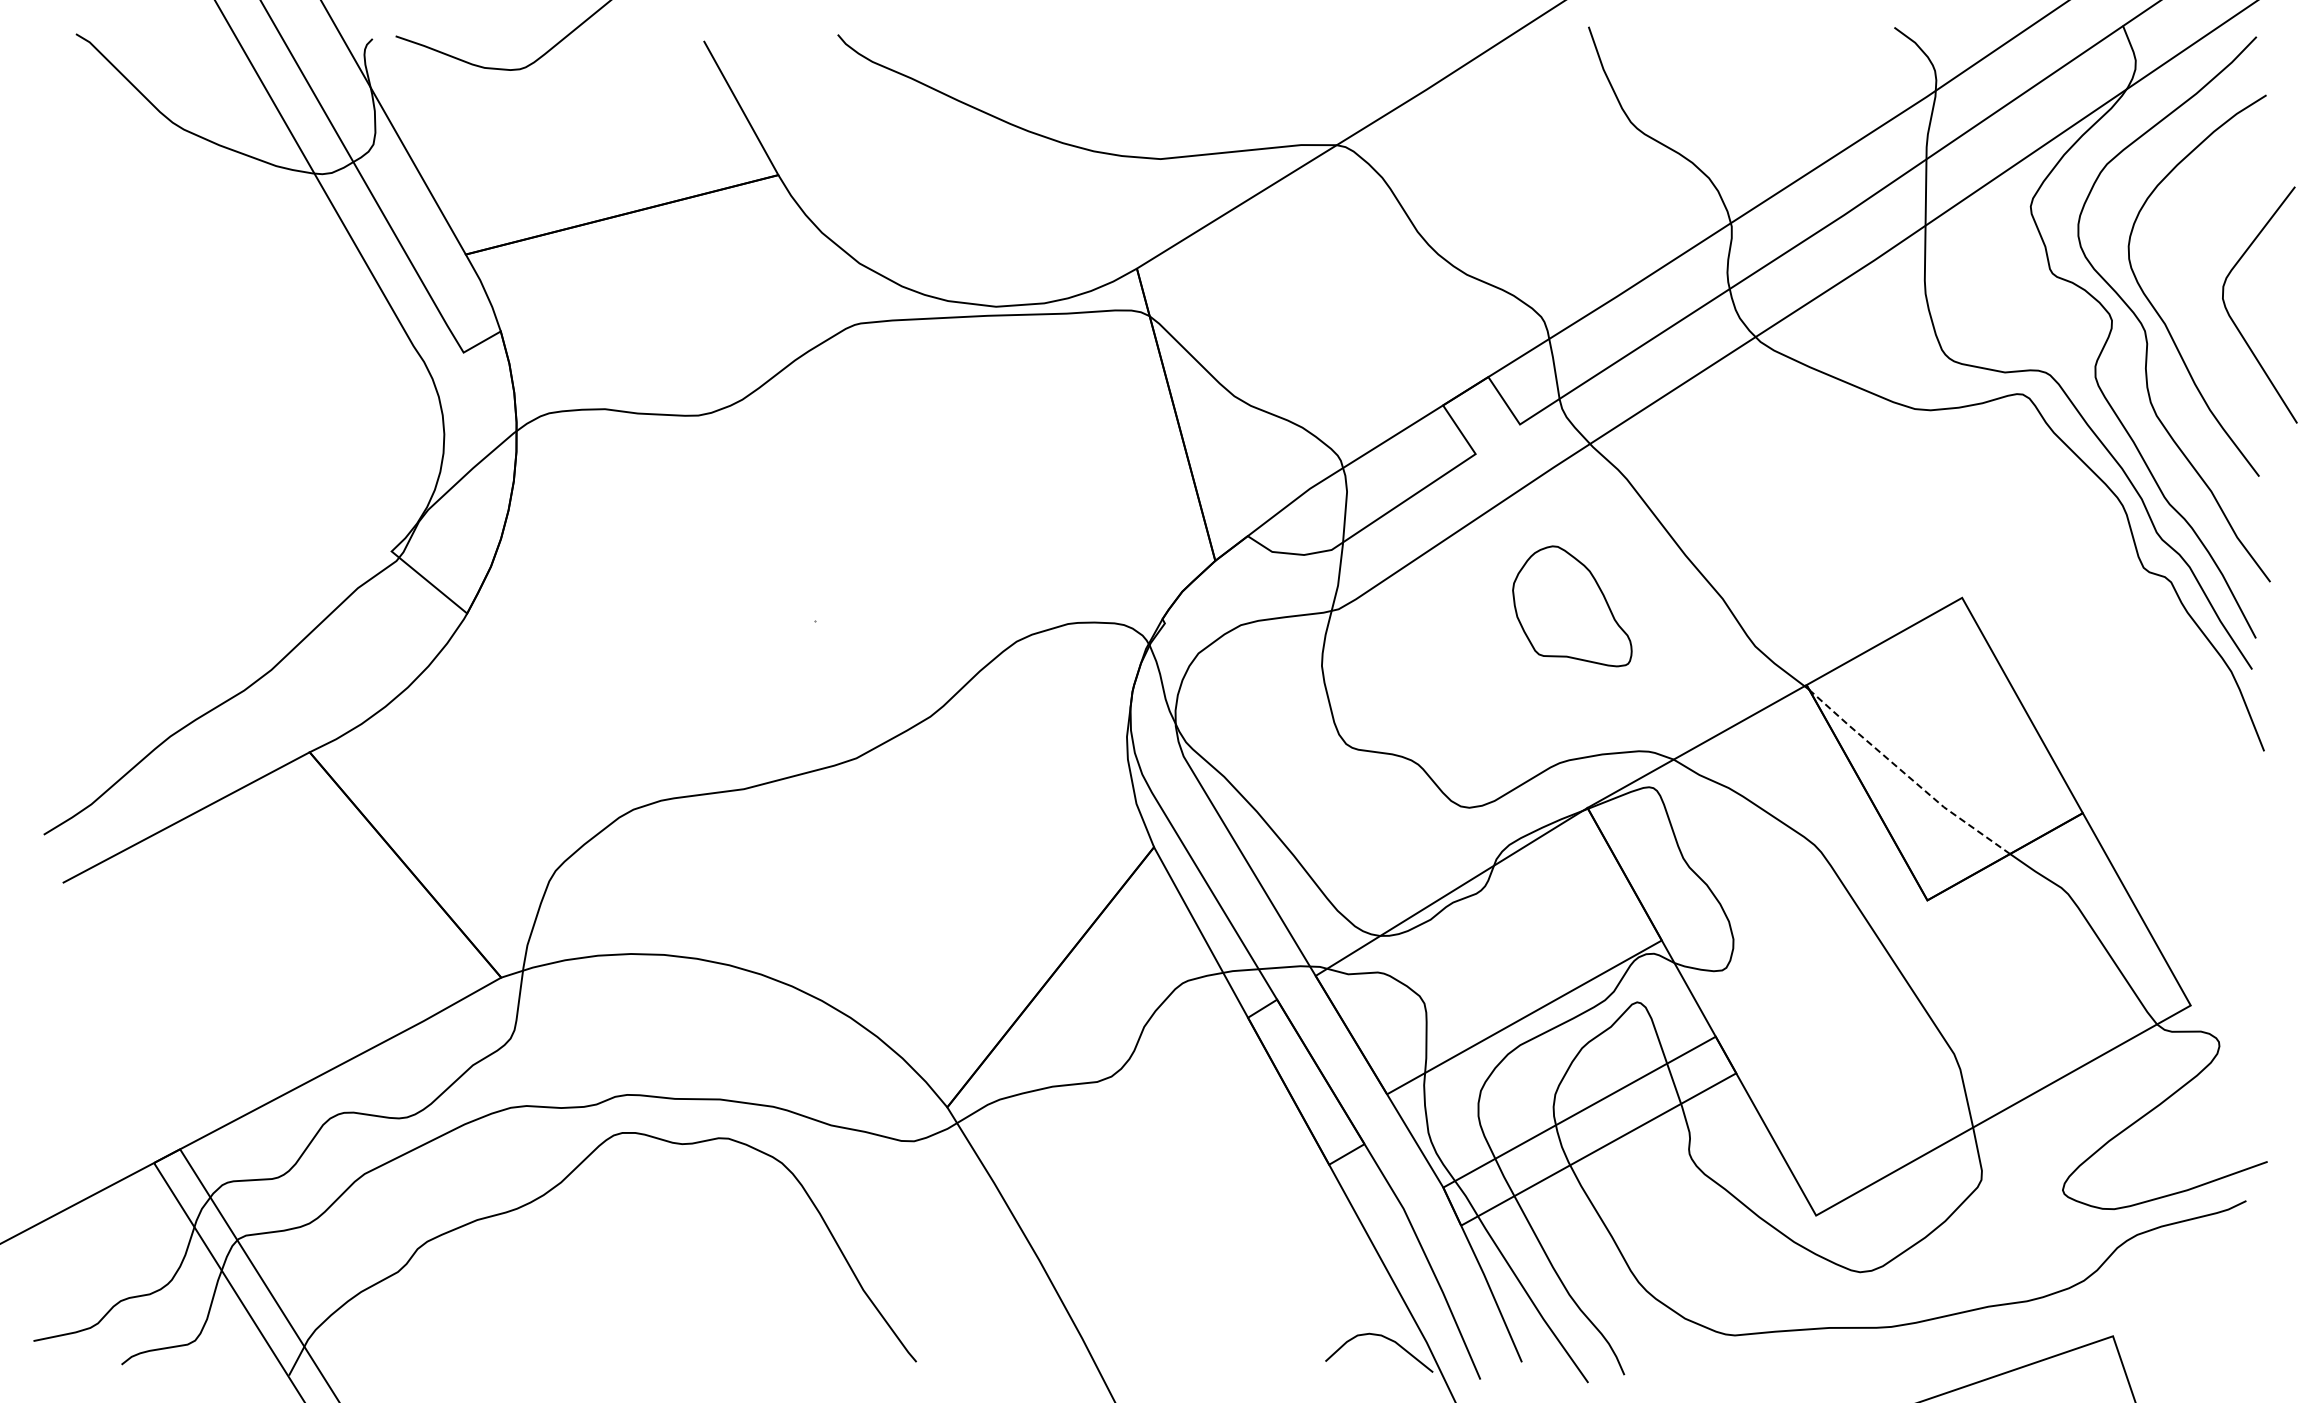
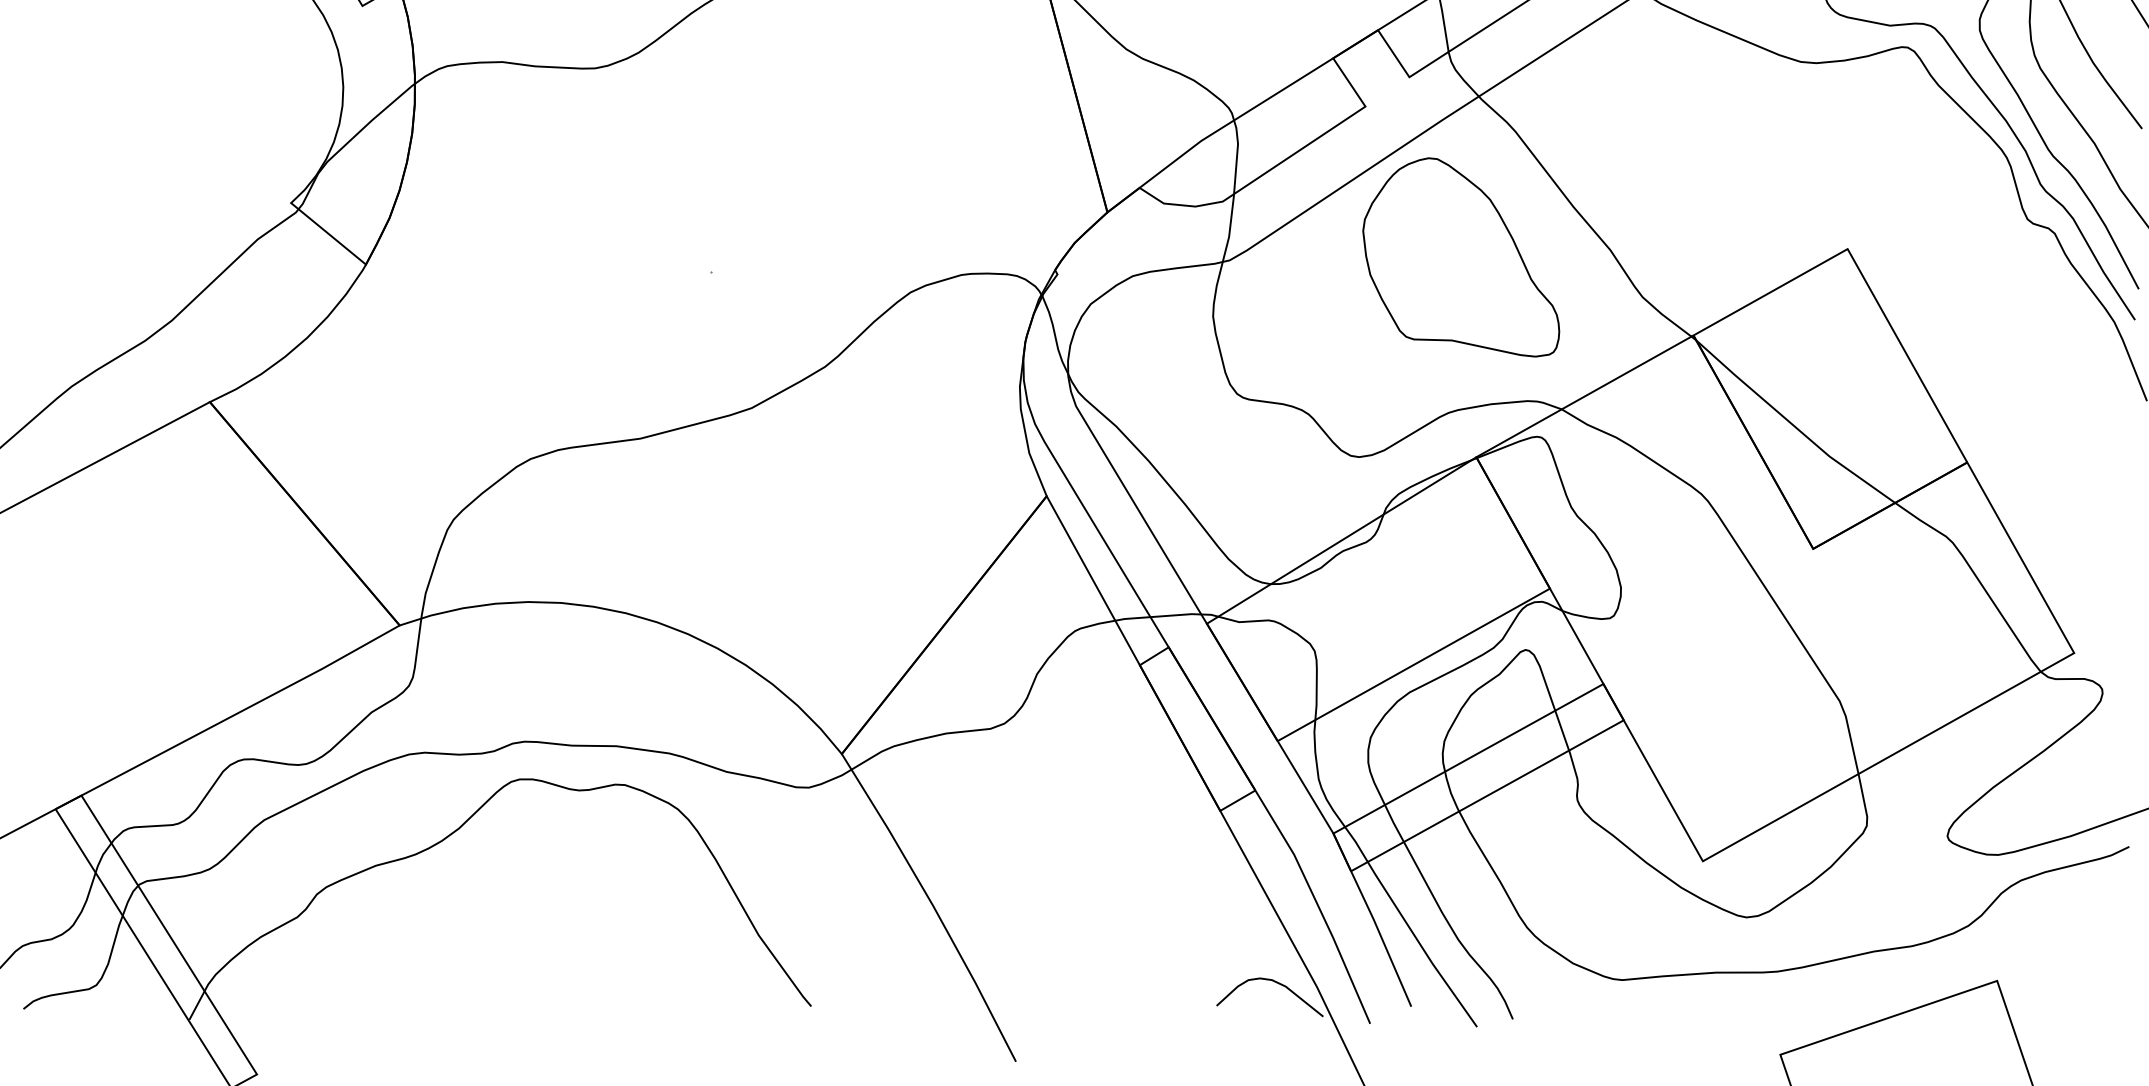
part: (1572, 606) -> (1461, 257), size x1.67
line: (1906, 774) -> (1792, 424), dashed -> solid

